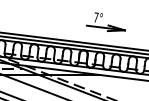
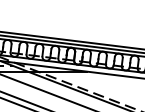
part: (105, 22) -> (92, 20), removed

